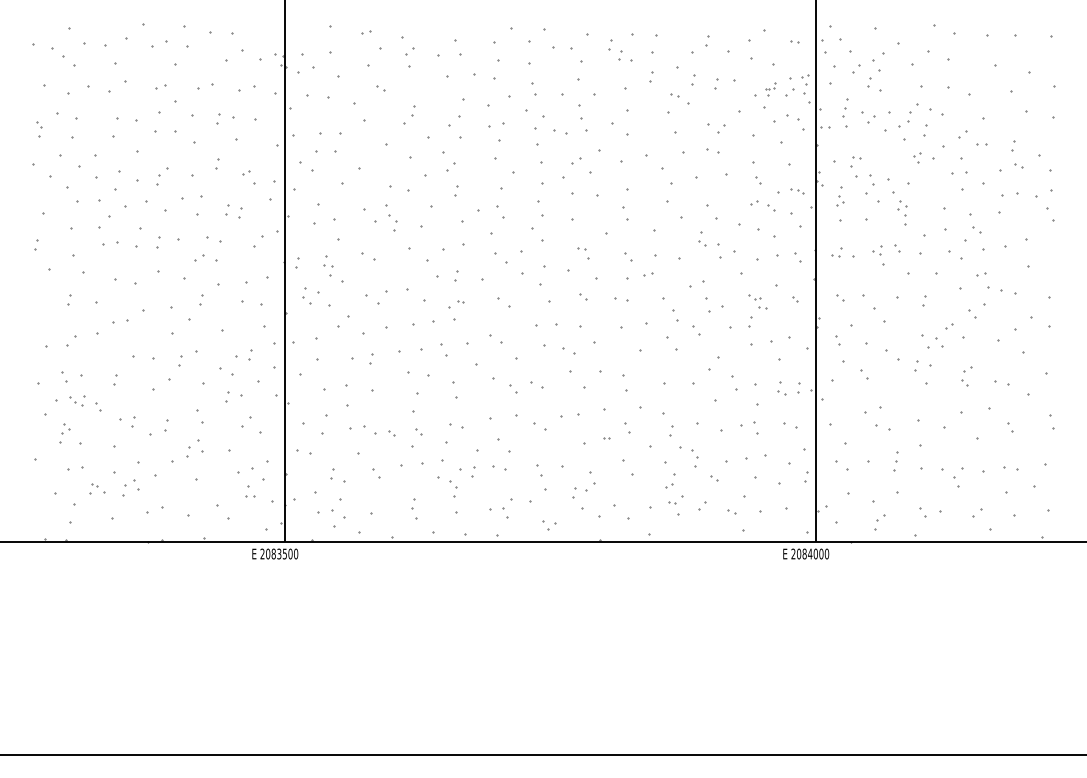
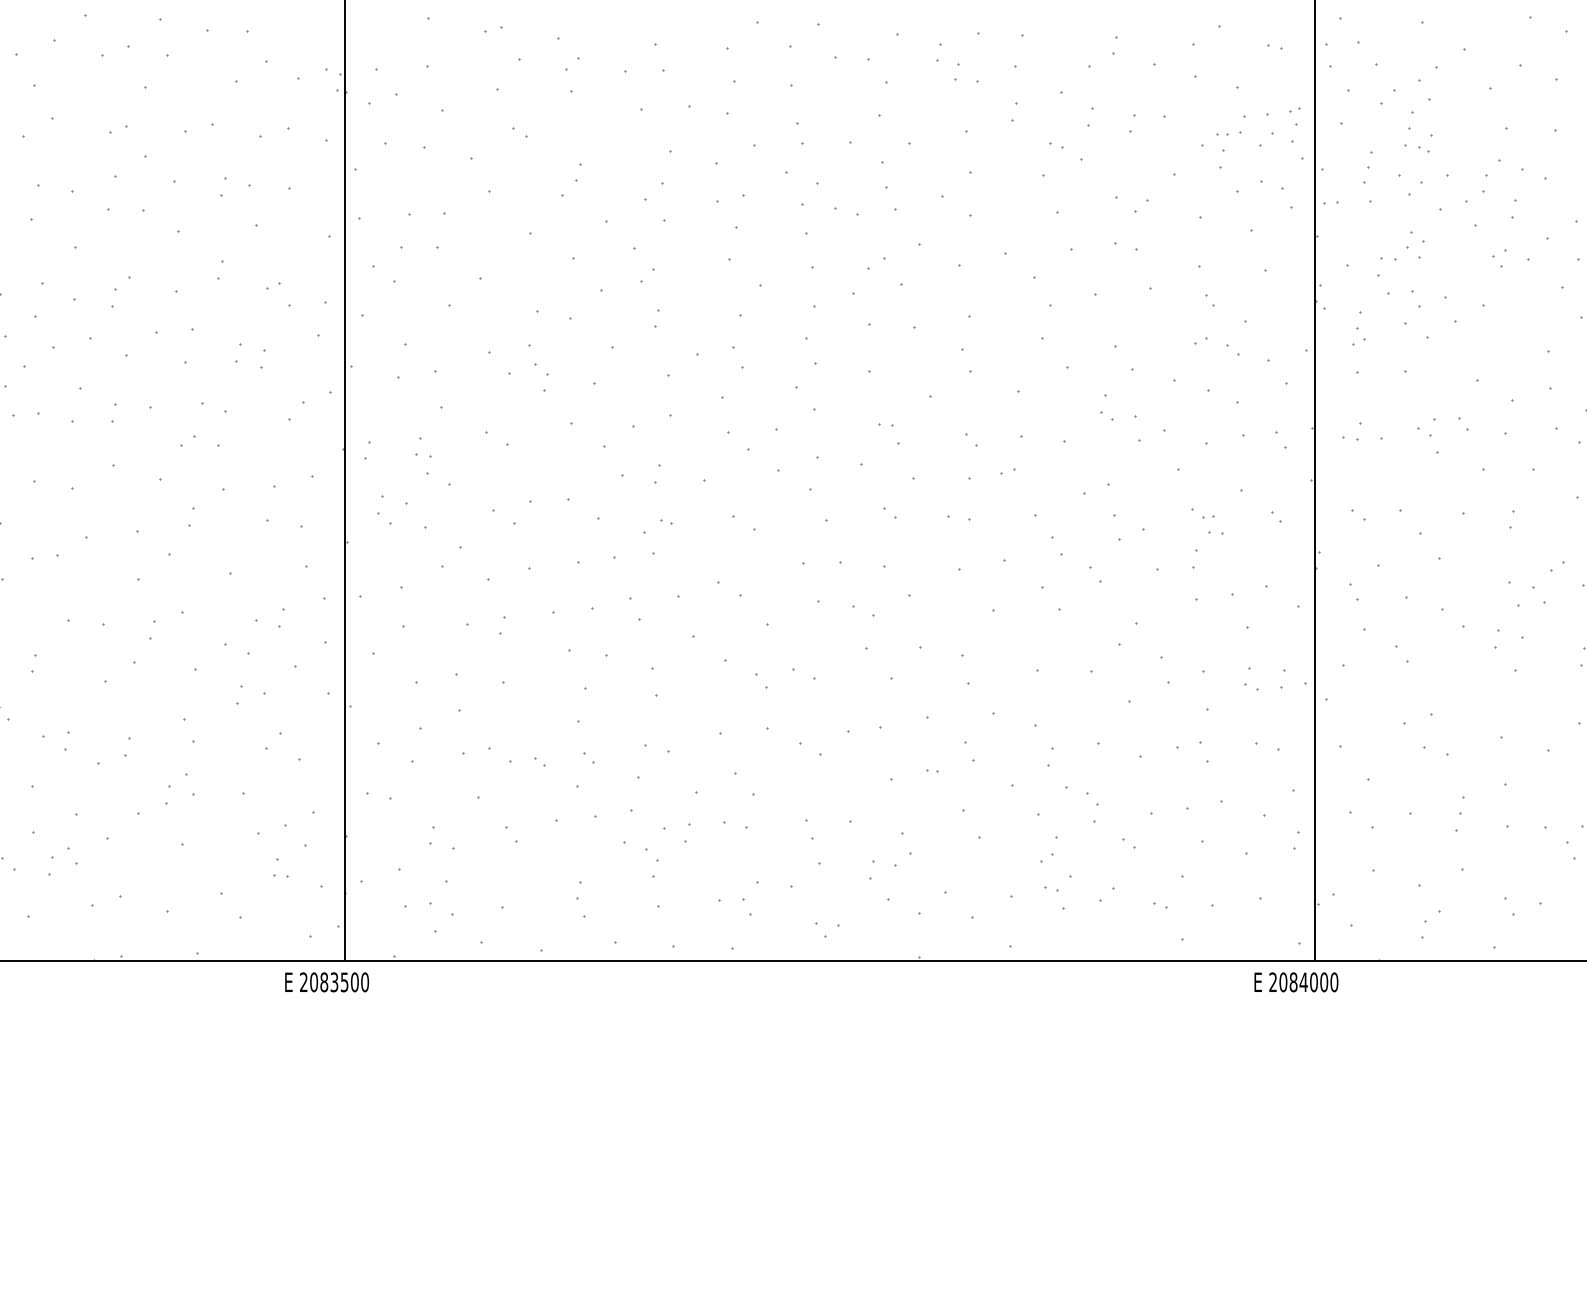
part: (770, 88) -> (1231, 132), size x1.67
part: (797, 191) -> (1417, 148), moved
part: (902, 208) -> (1415, 245), moved

